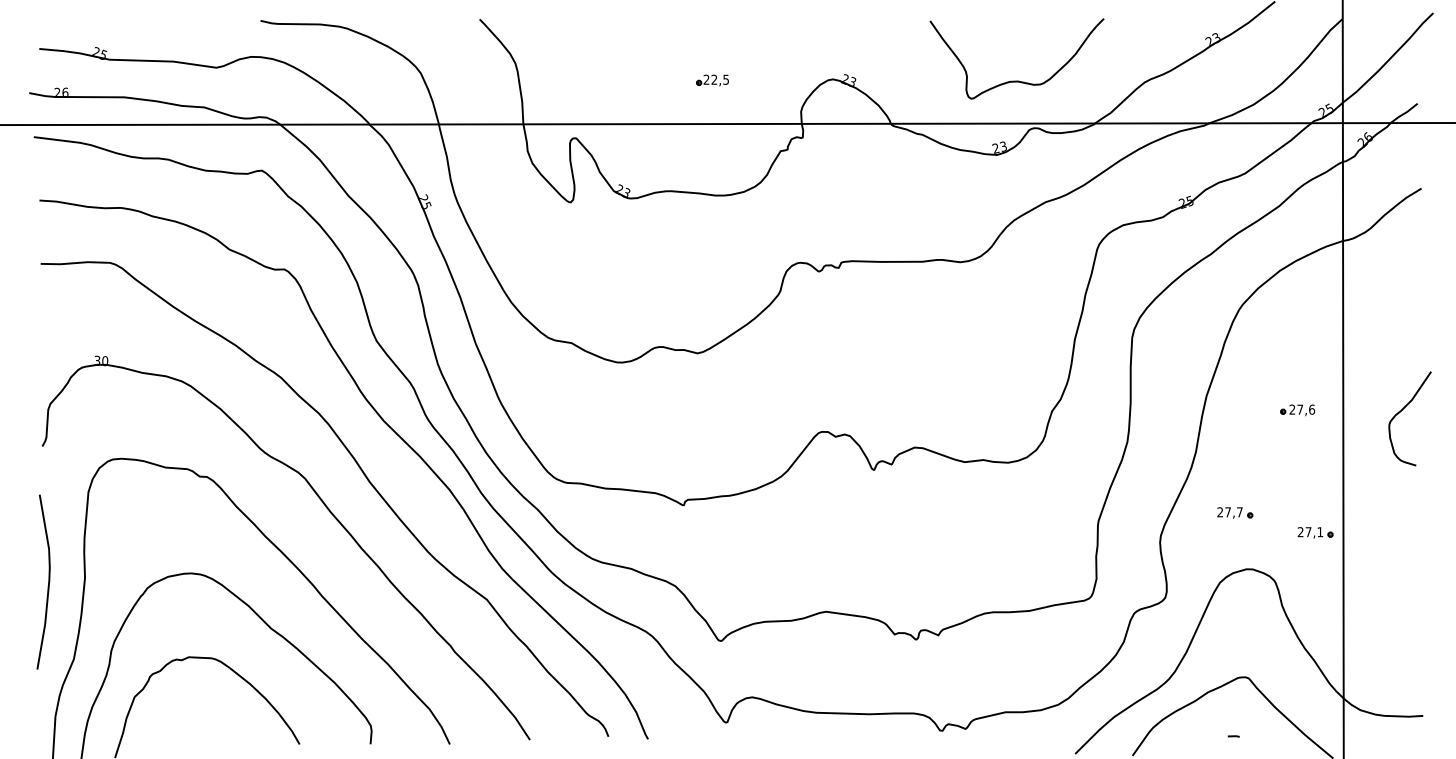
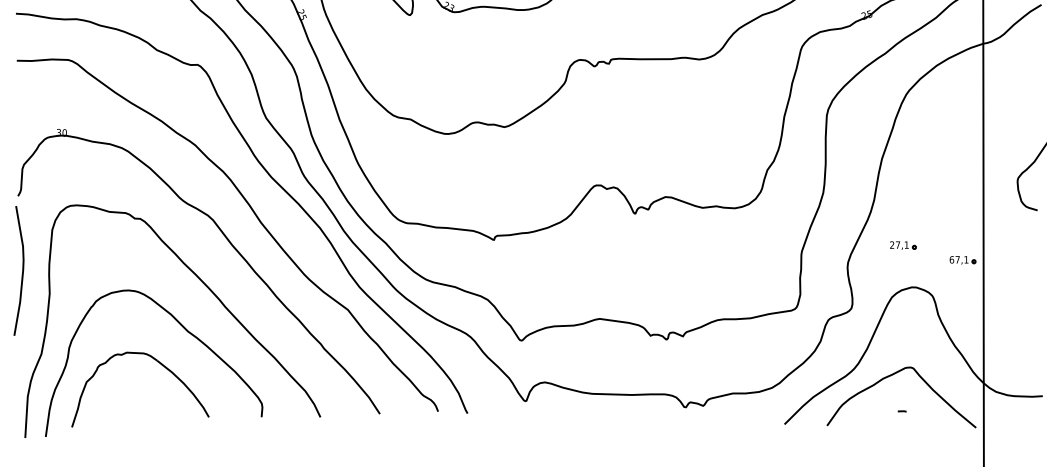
part: (1297, 410) -> (949, 169), removed
text: (1239, 512) -> (906, 245), 27,7 -> 27,1
text: (1300, 532) -> (951, 260), 27,1 -> 67,1
curve: (48, 581) -> (22, 270), moved

